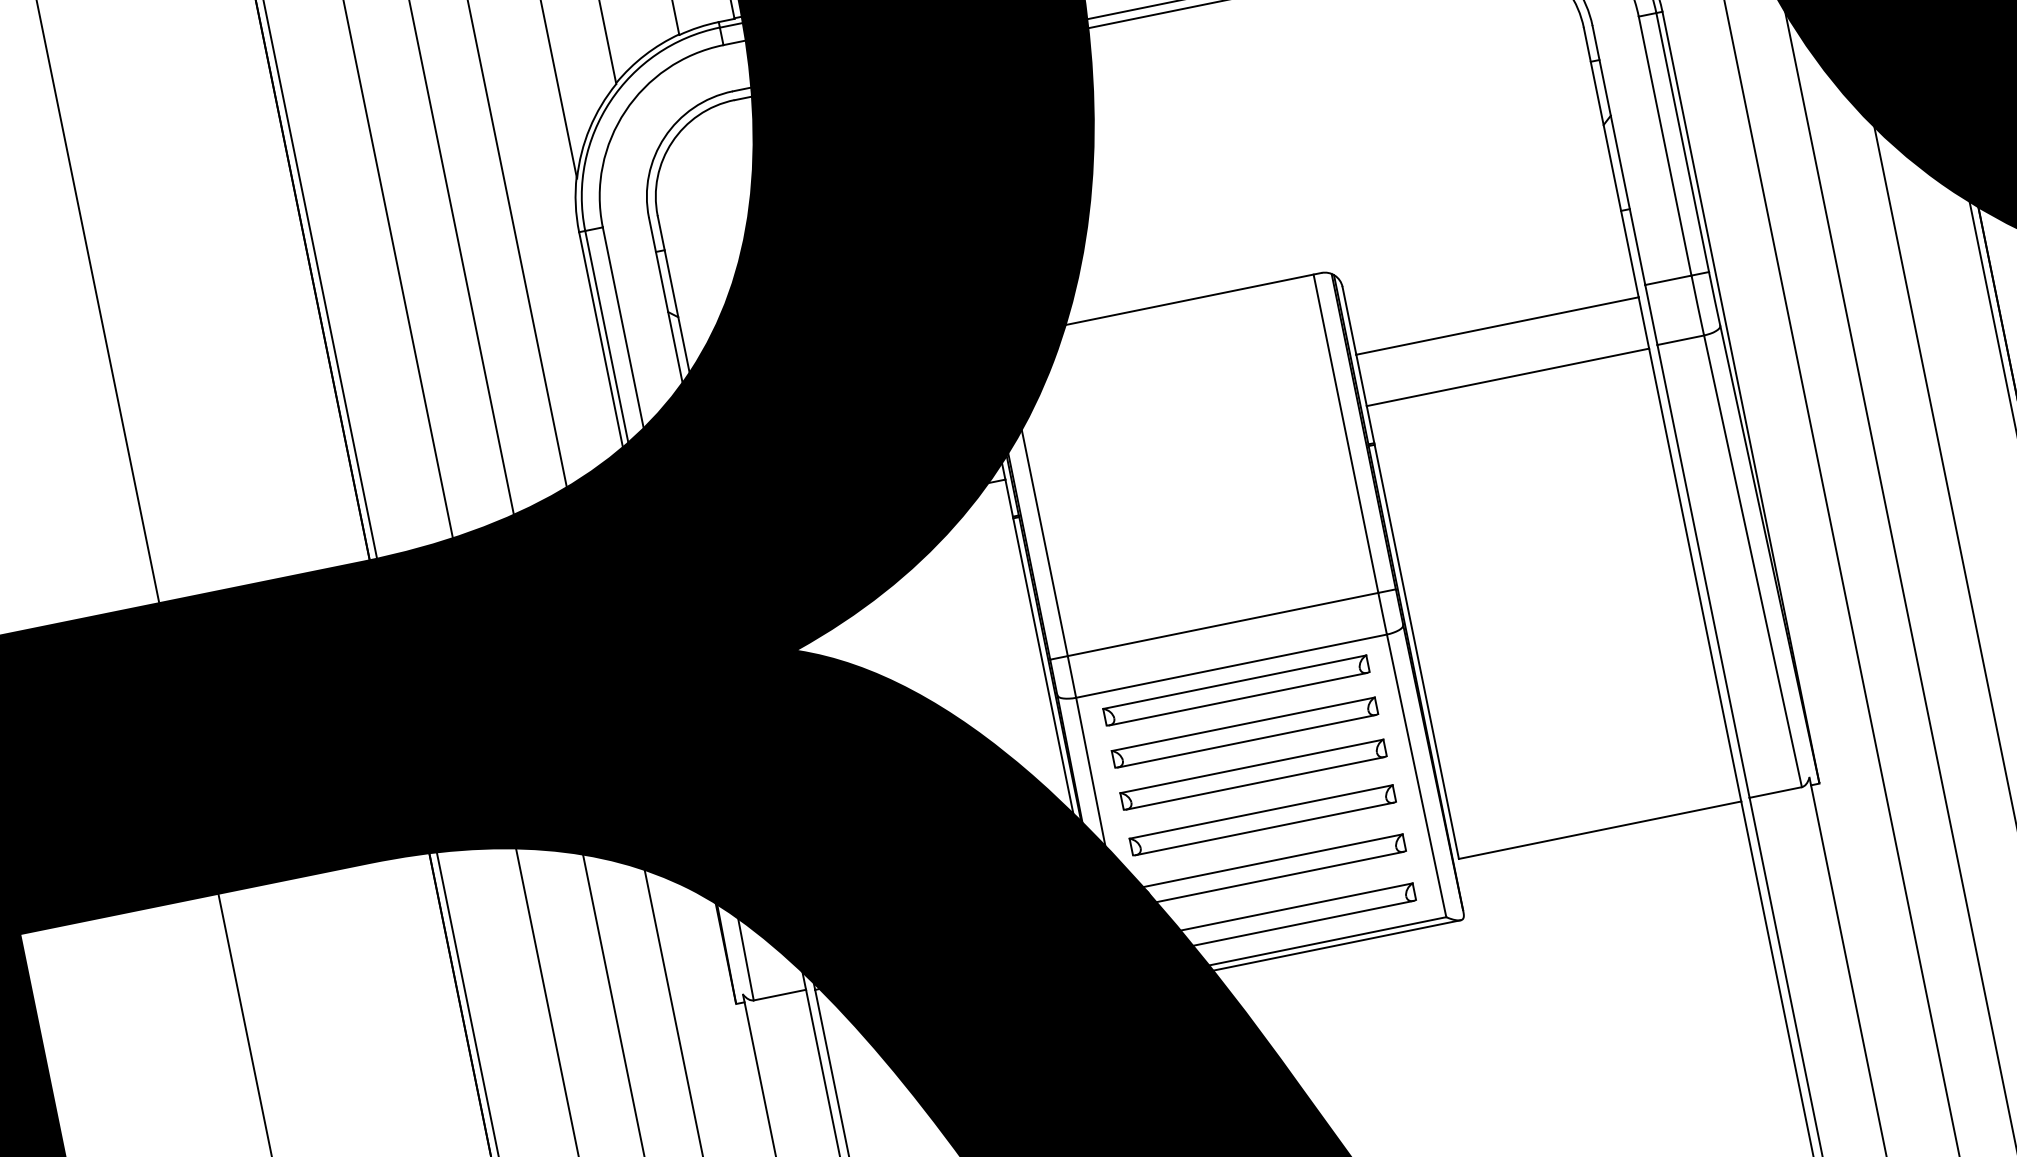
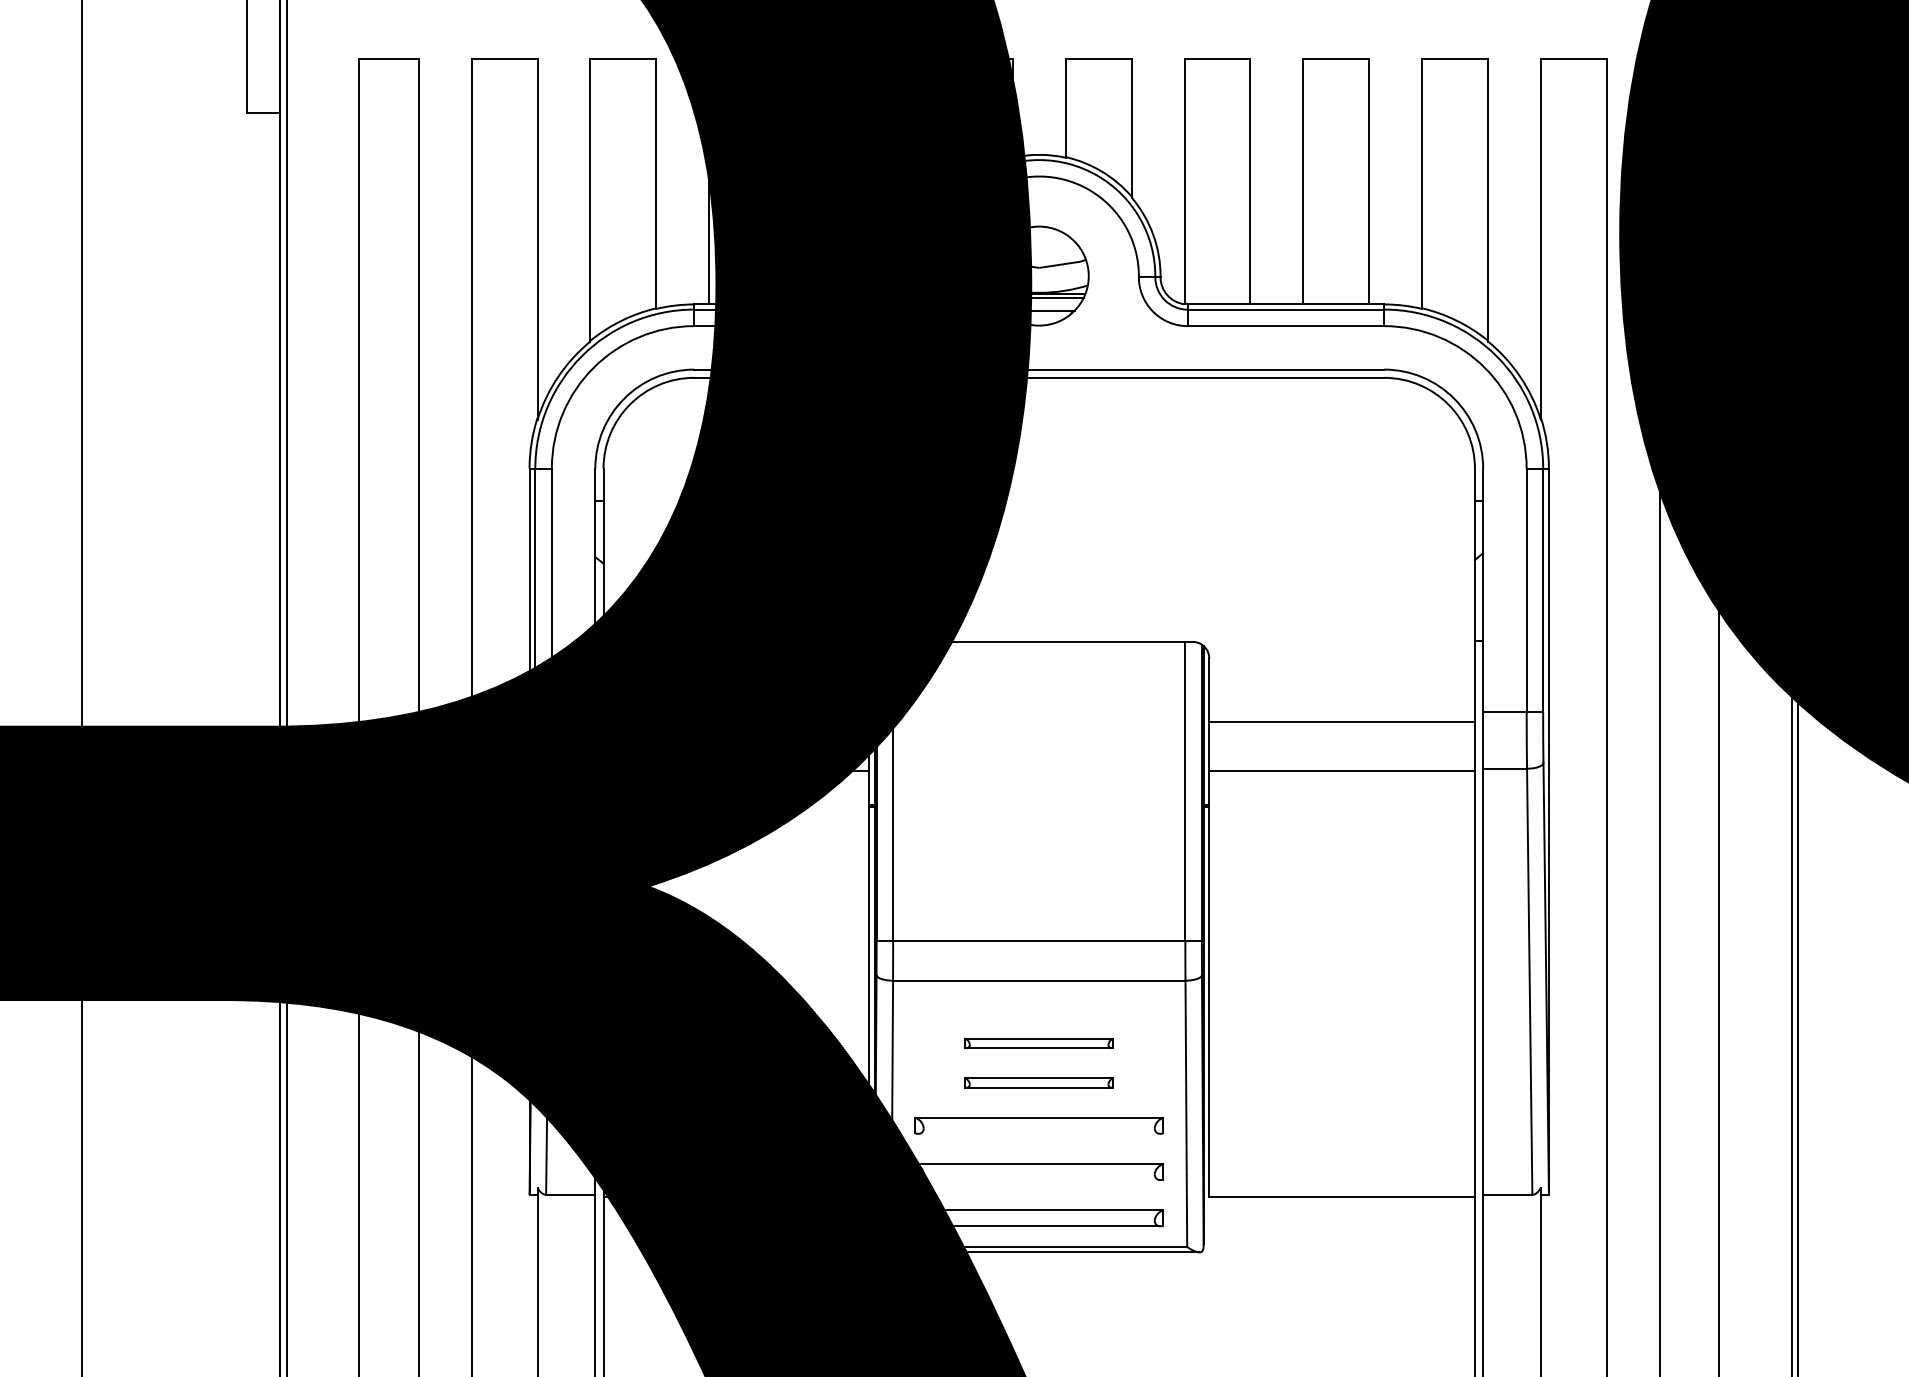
part: (1235, 690) -> (1038, 1003), removed
part: (1244, 733) -> (1038, 1043), size x0.6
part: (1252, 774) -> (1038, 1082), size x0.6
line: (1264, 828) -> (1039, 1133), removed
line: (1274, 878) -> (1039, 1180), removed

